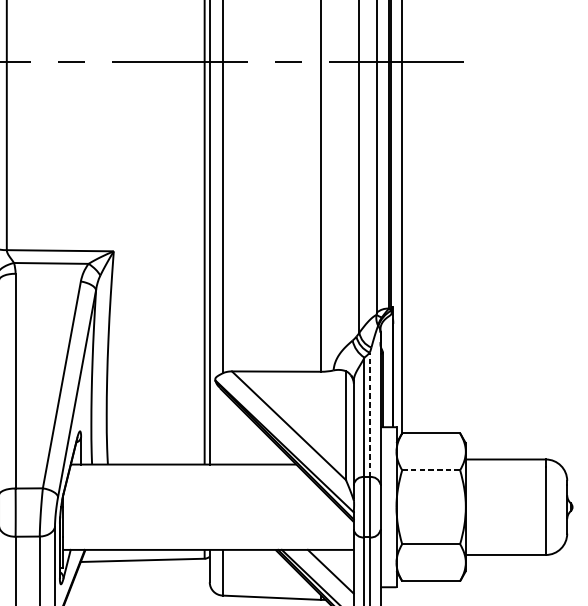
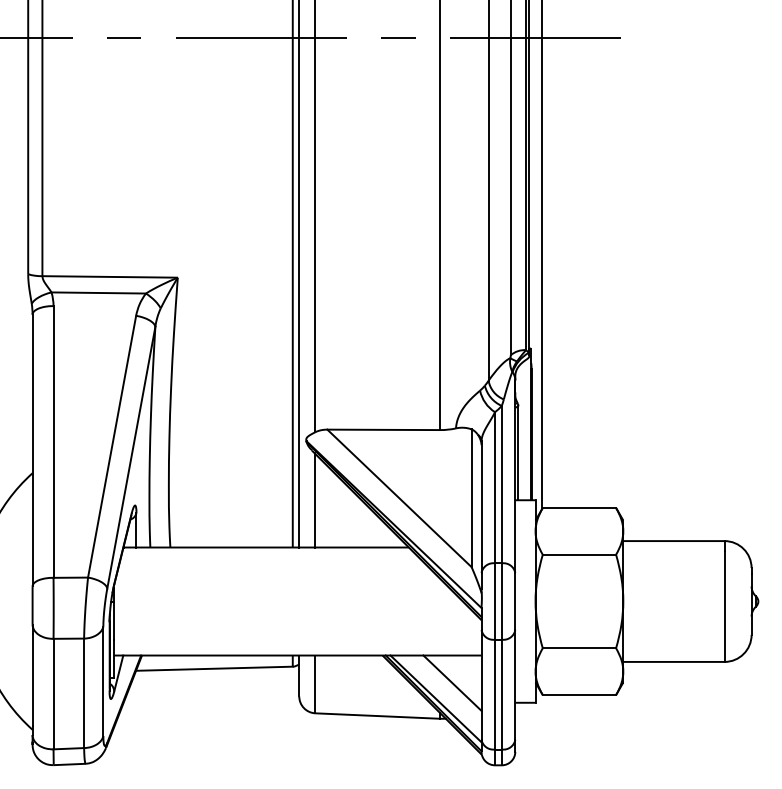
line: (369, 414) -> (501, 484), dashed -> solid
line: (222, 427) -> (315, 500), added
line: (431, 470) -> (579, 554), dashed -> solid

